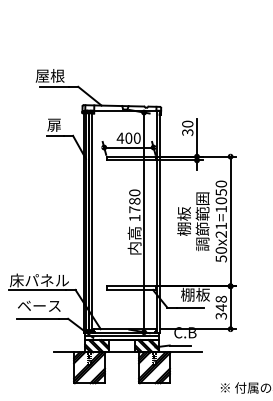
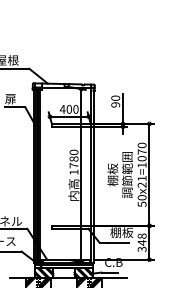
text: (187, 132) -> (115, 104), 30 -> 90
text: (220, 192) -> (141, 152), 50x21=1050 -> 50x21=1070

